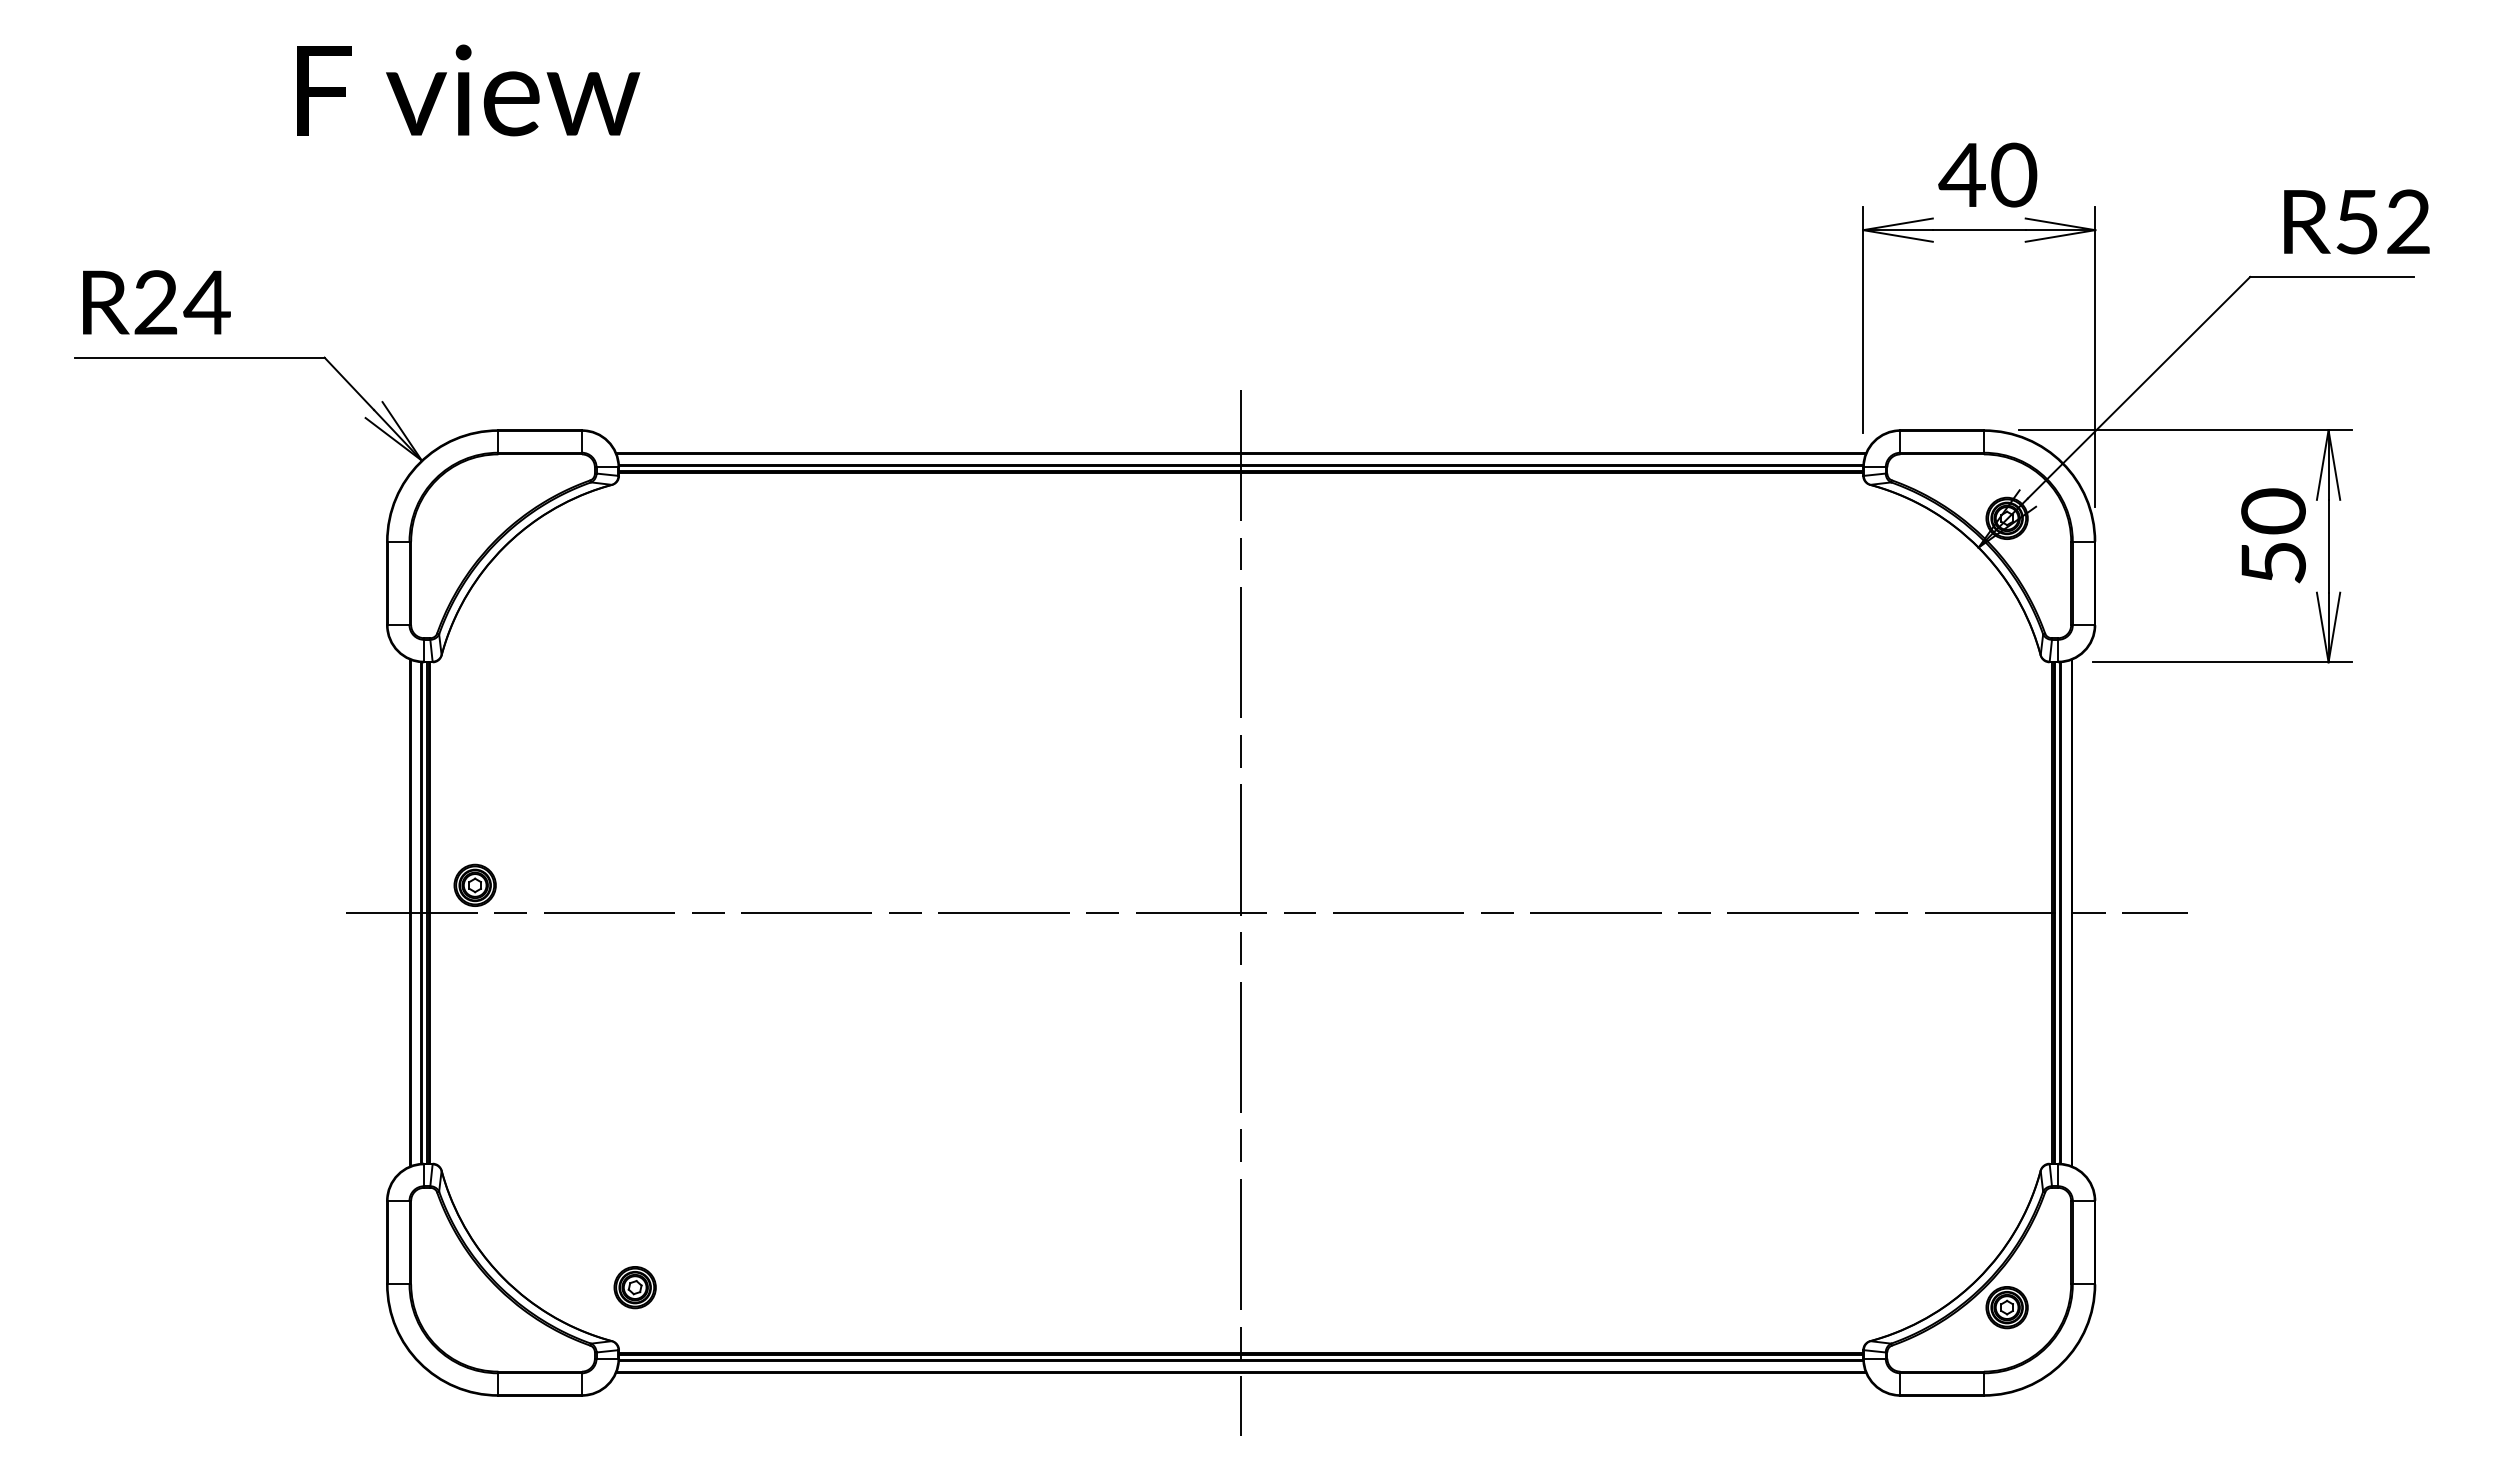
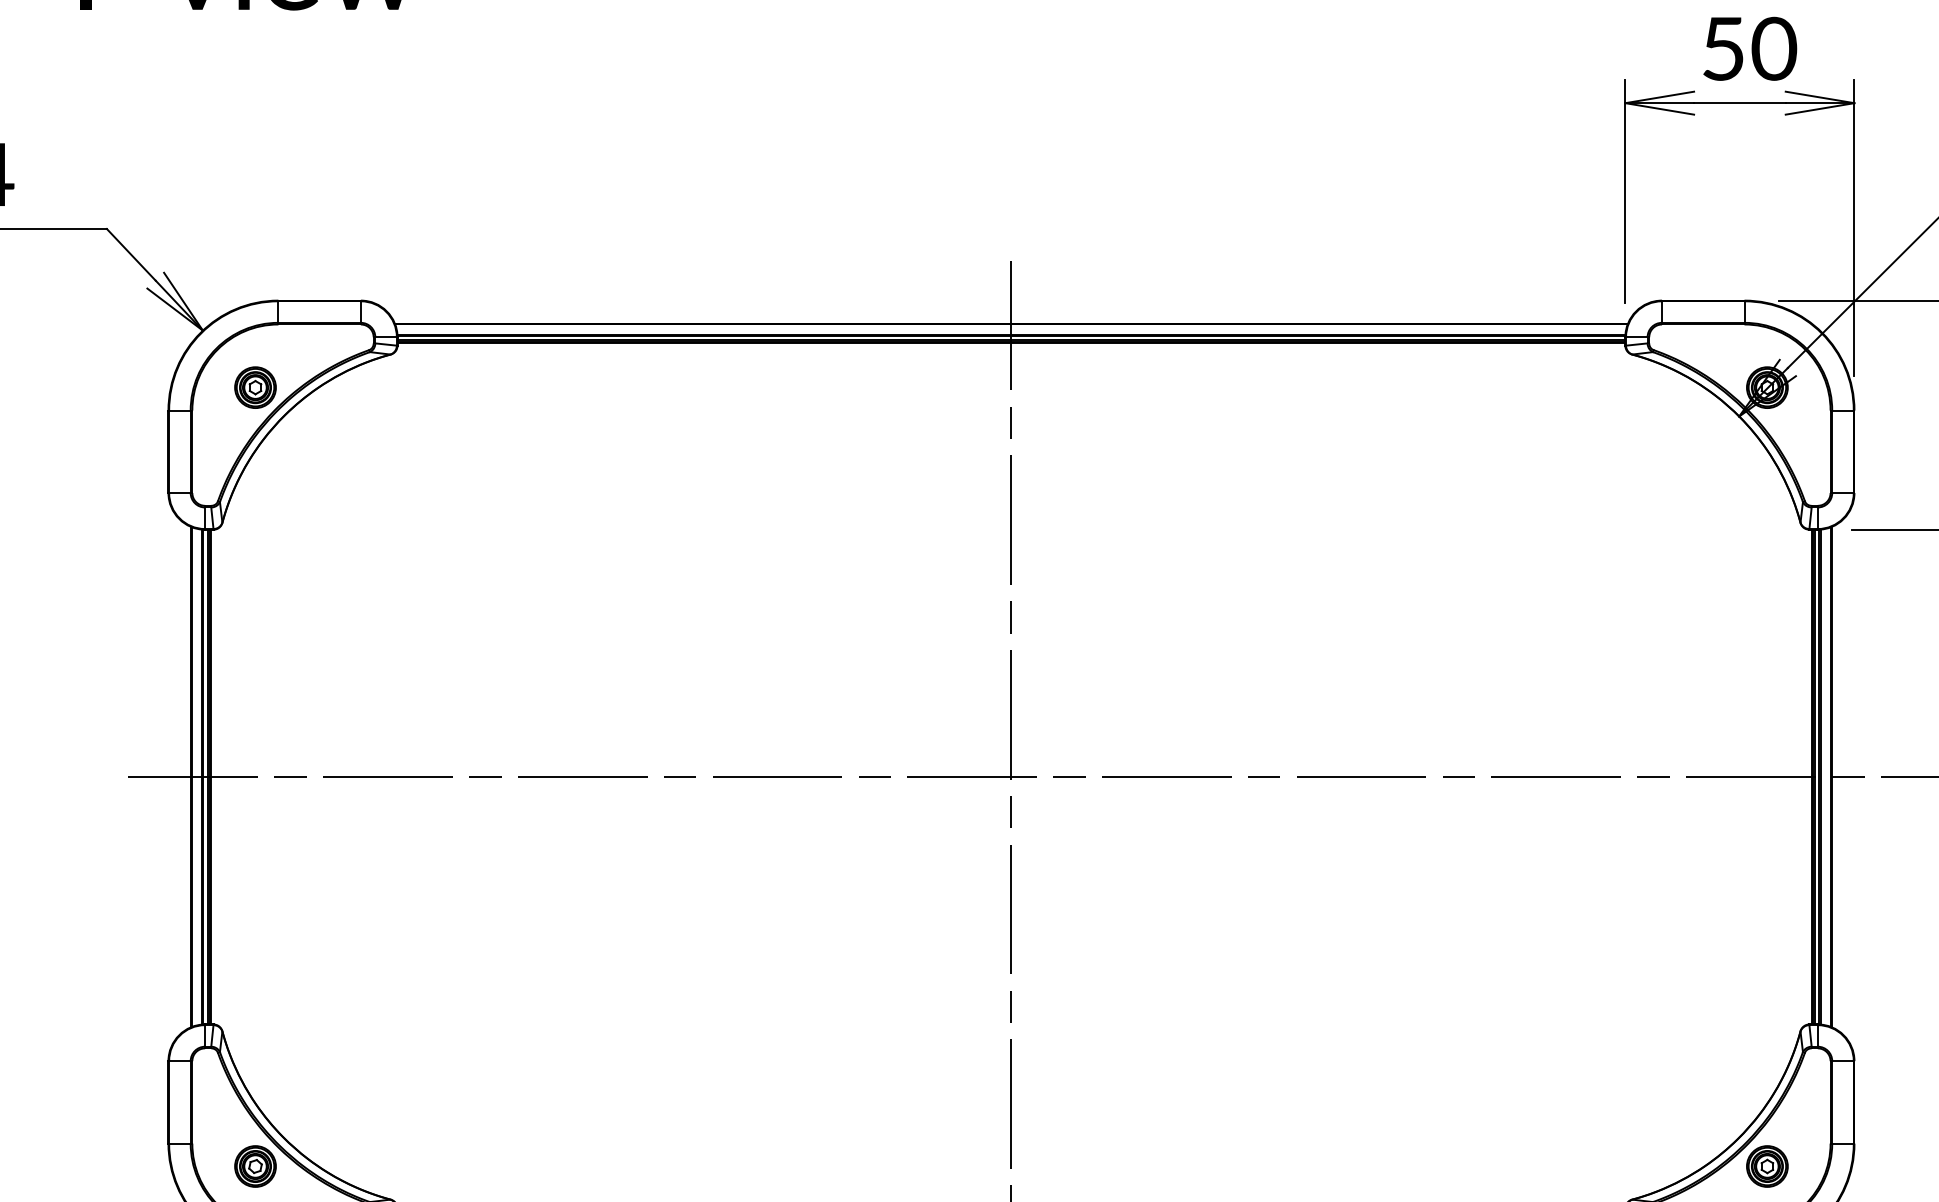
text: (1961, 175) -> (1722, 49), 40 -> 50
part: (474, 884) -> (254, 386), moved
part: (634, 1287) -> (254, 1166), moved

